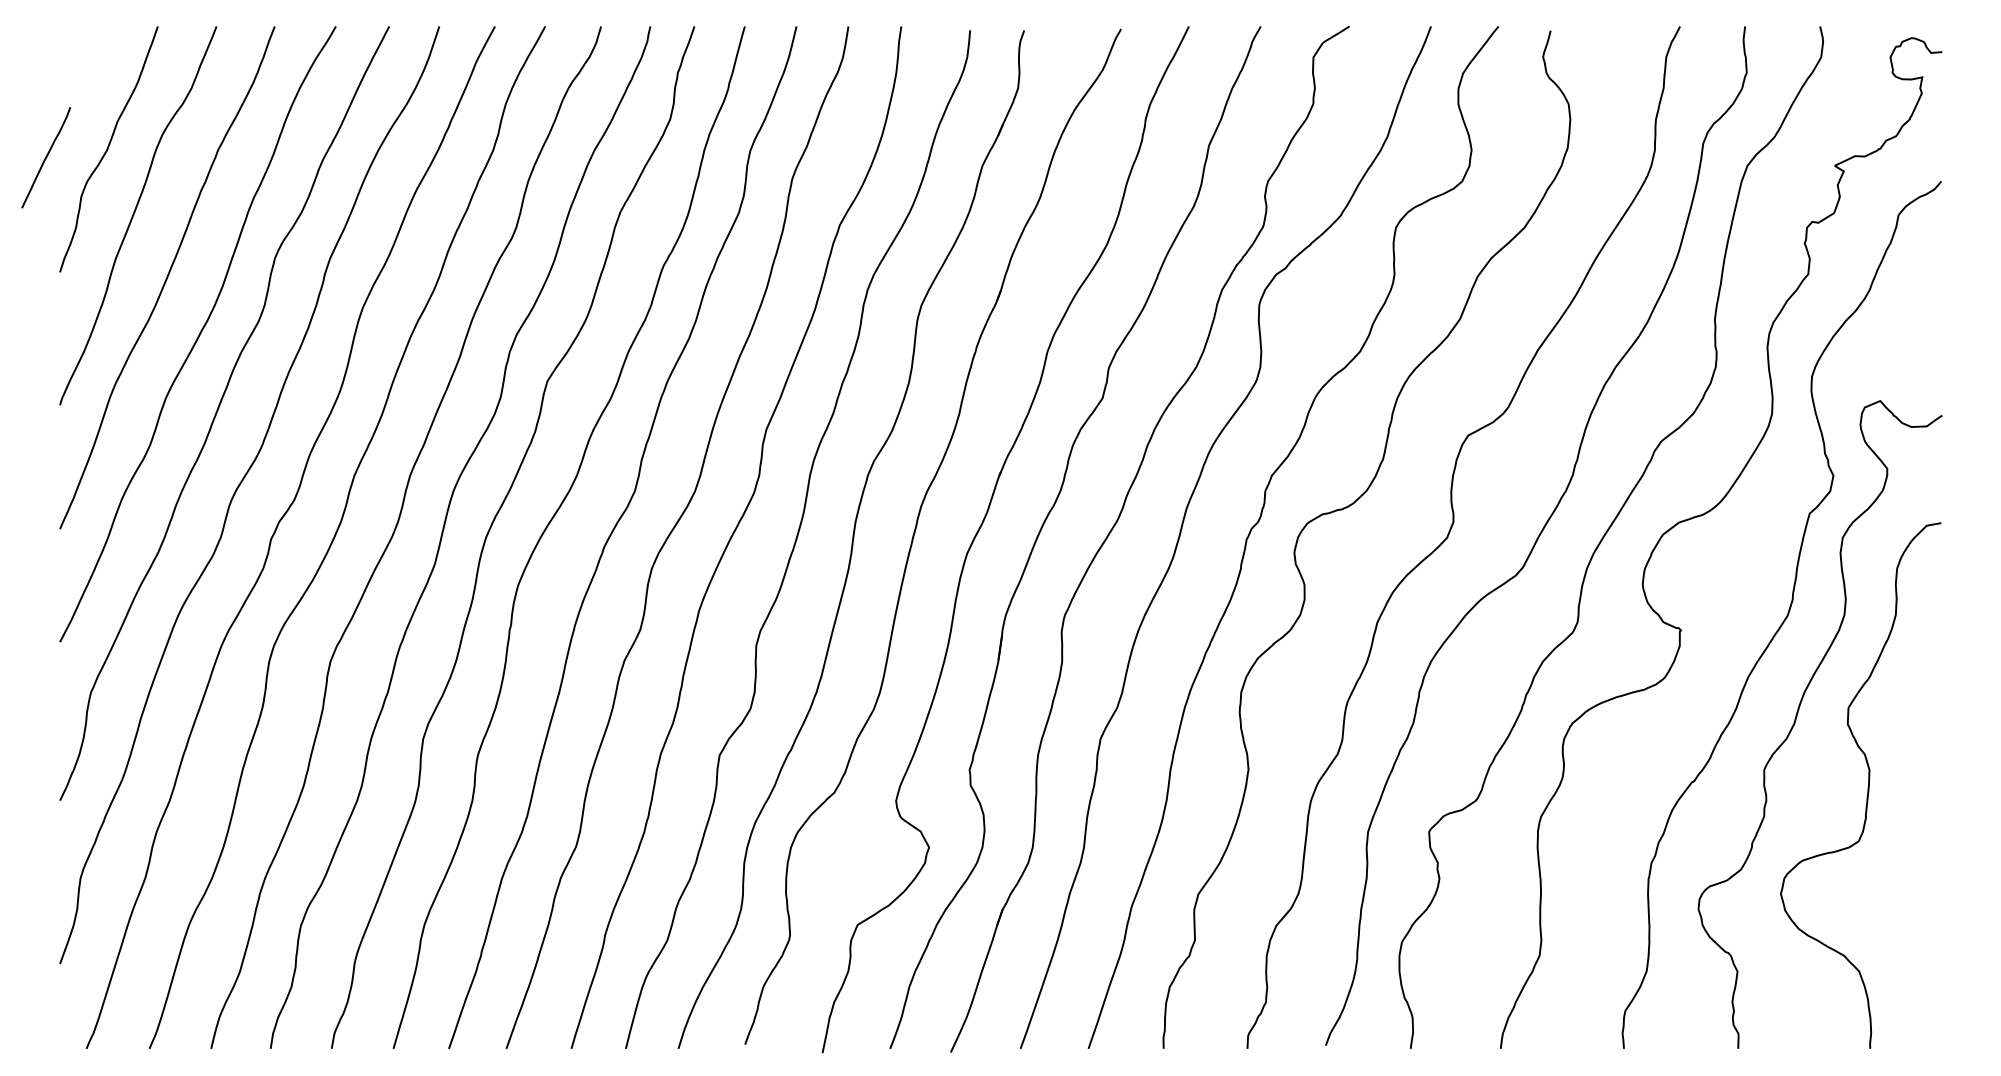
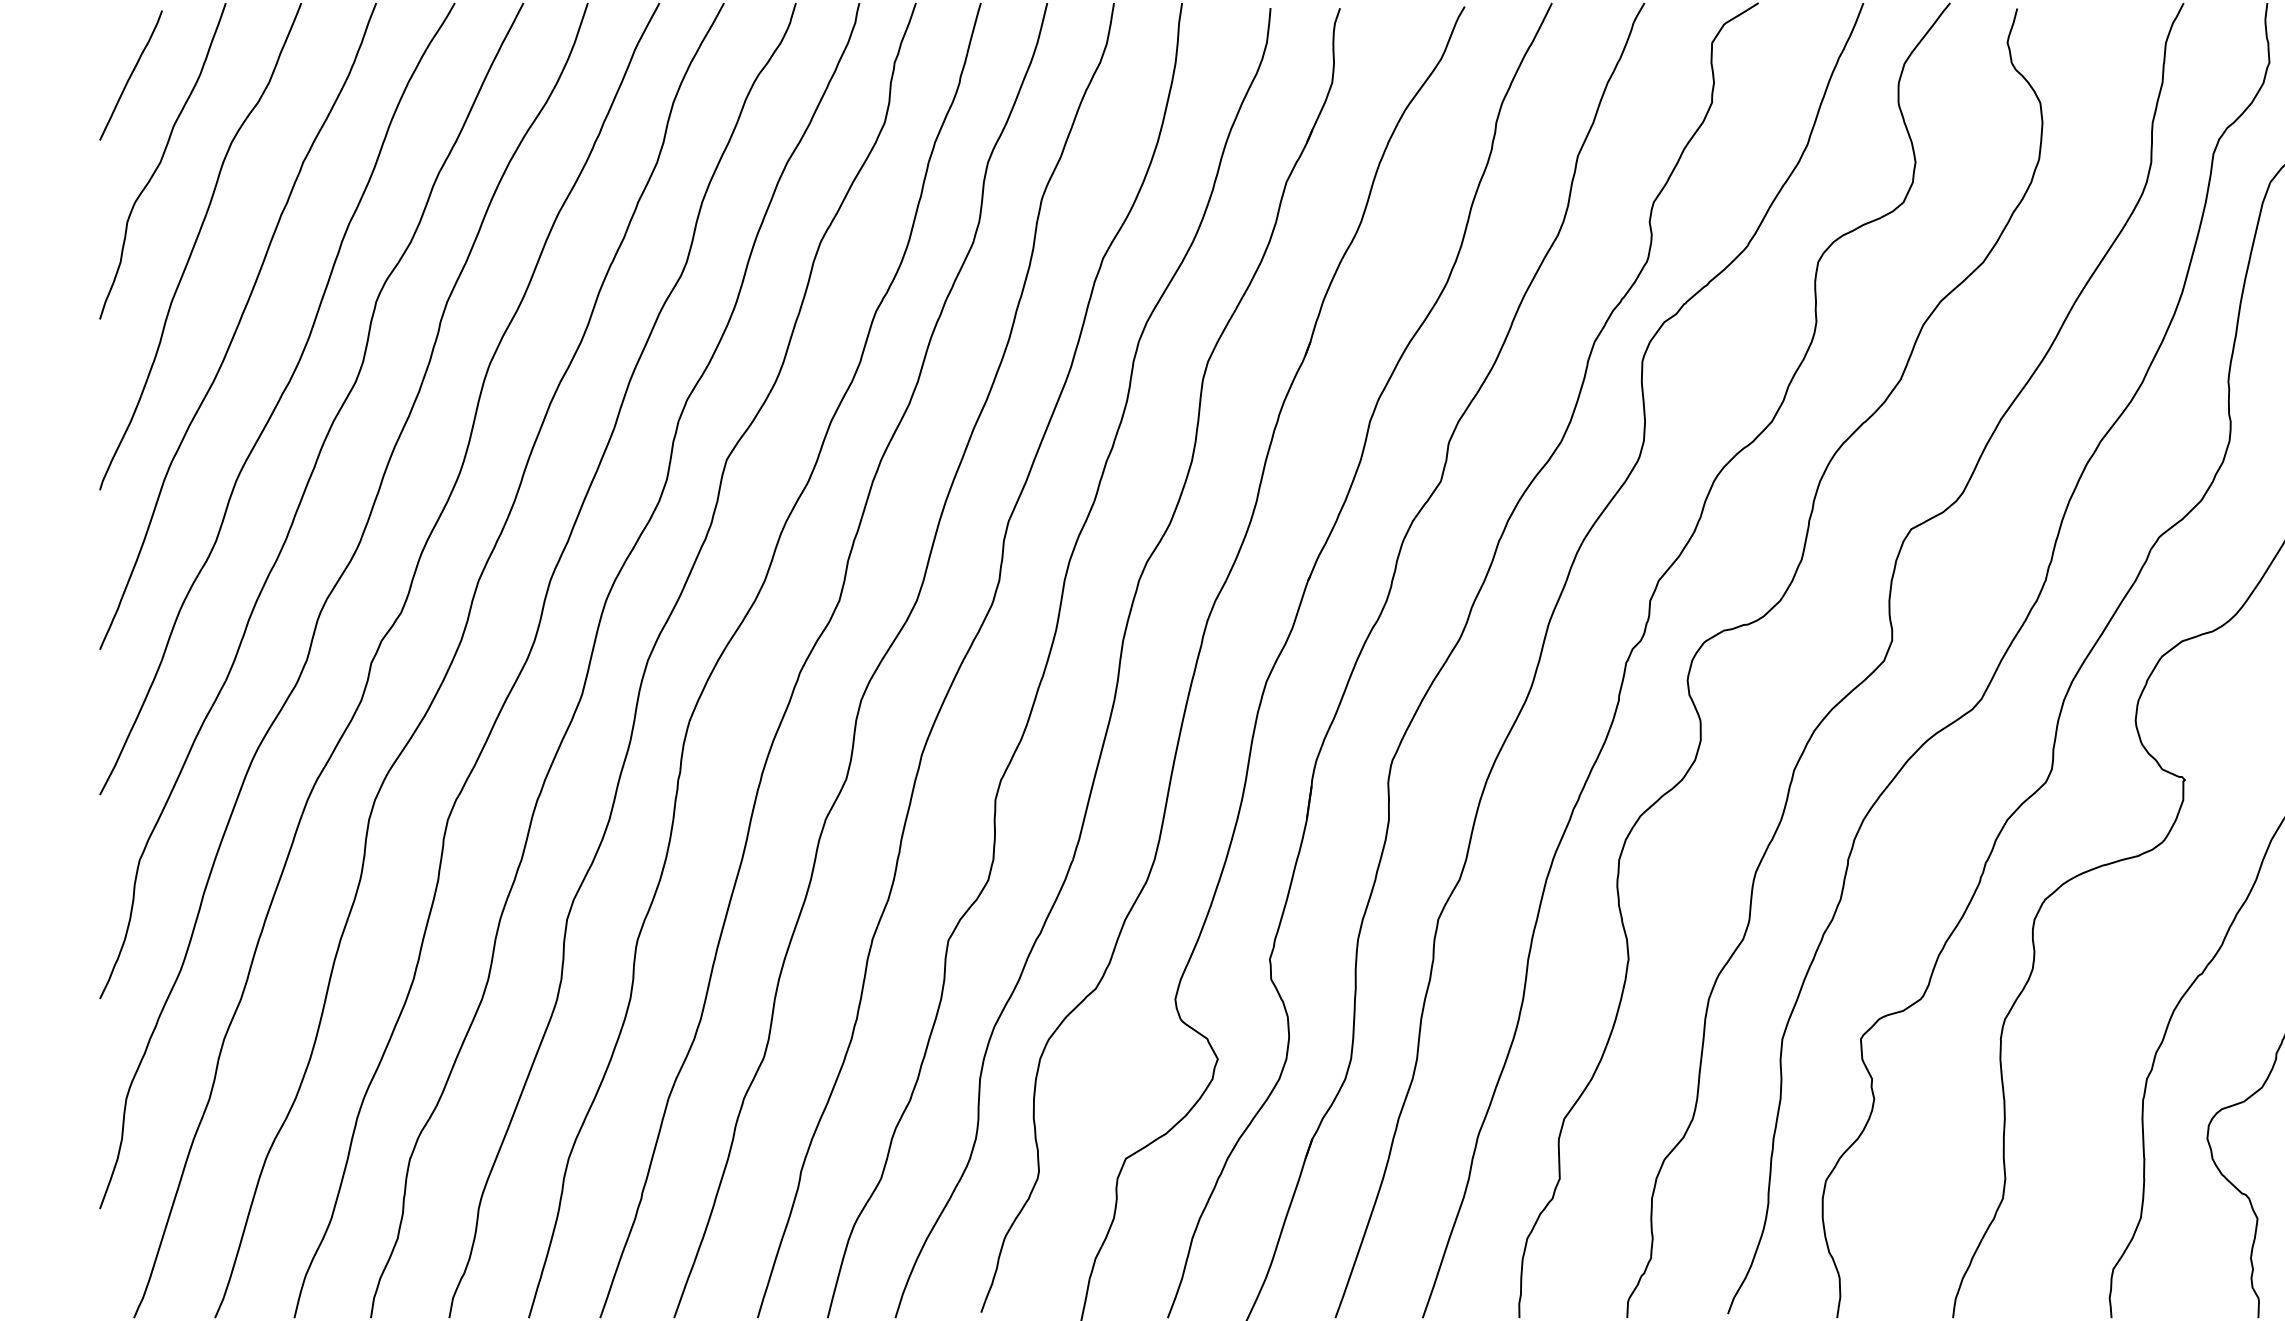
line: (46, 157) -> (131, 75), moved

